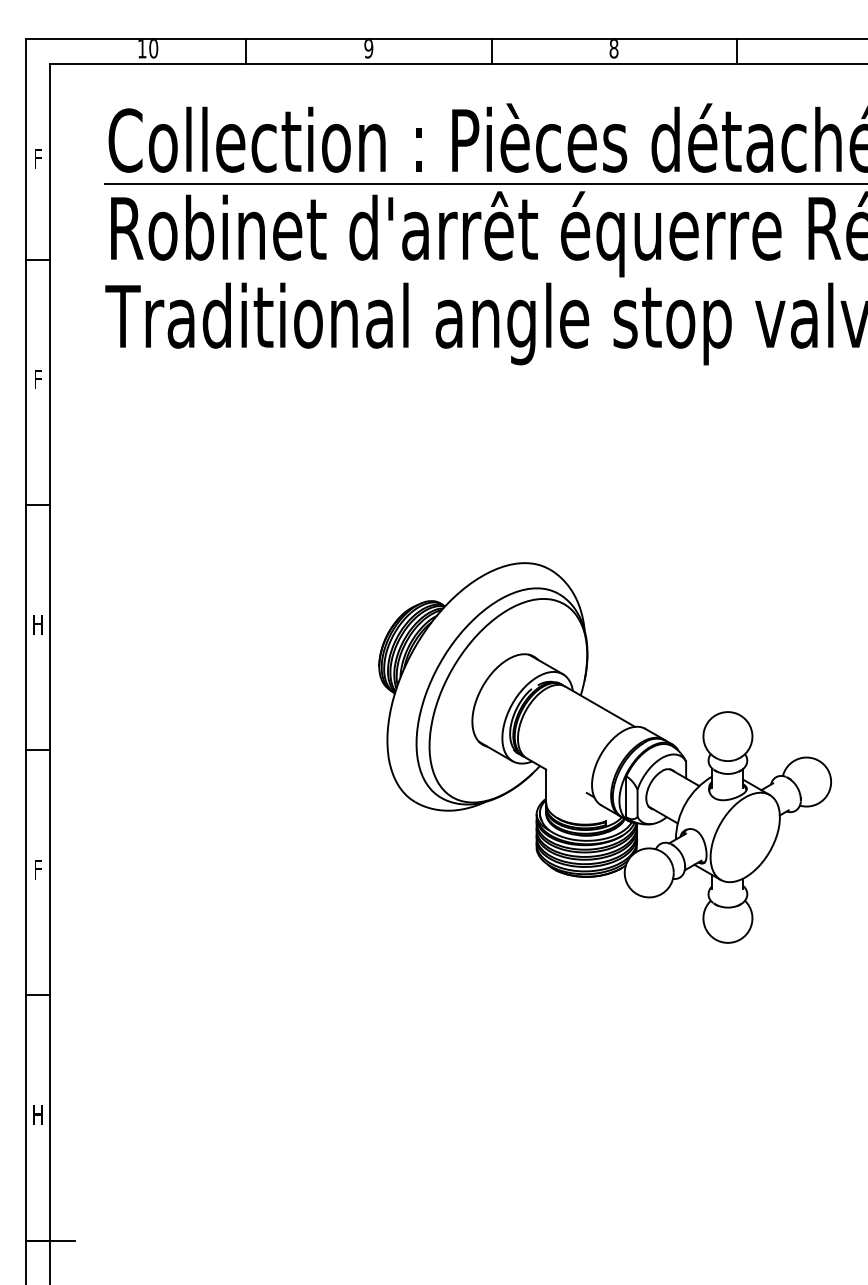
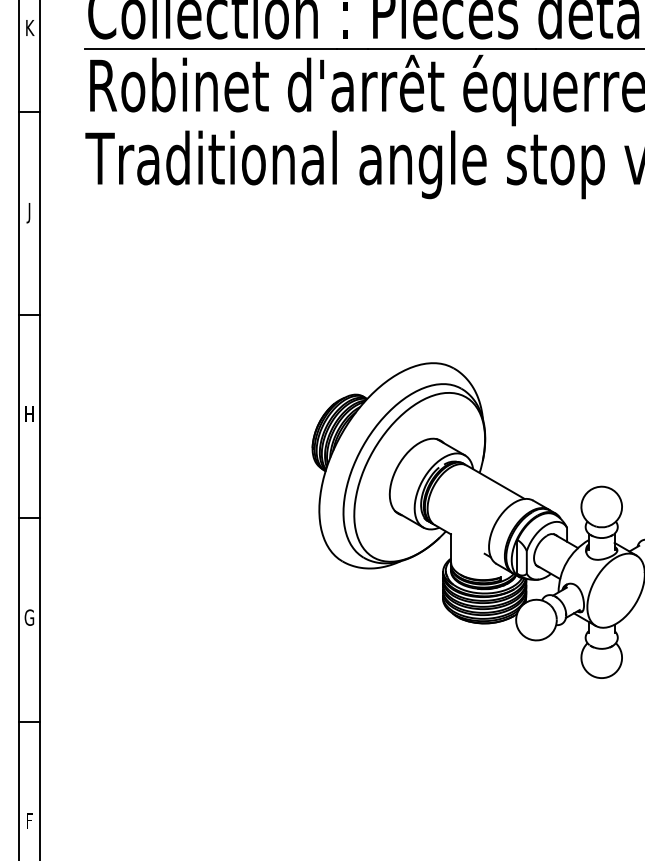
text: (38, 158) -> (29, 27), F -> K
text: (37, 381) -> (29, 212), F -> J
text: (37, 869) -> (29, 617), F -> G
text: (37, 1114) -> (29, 820), H -> F

